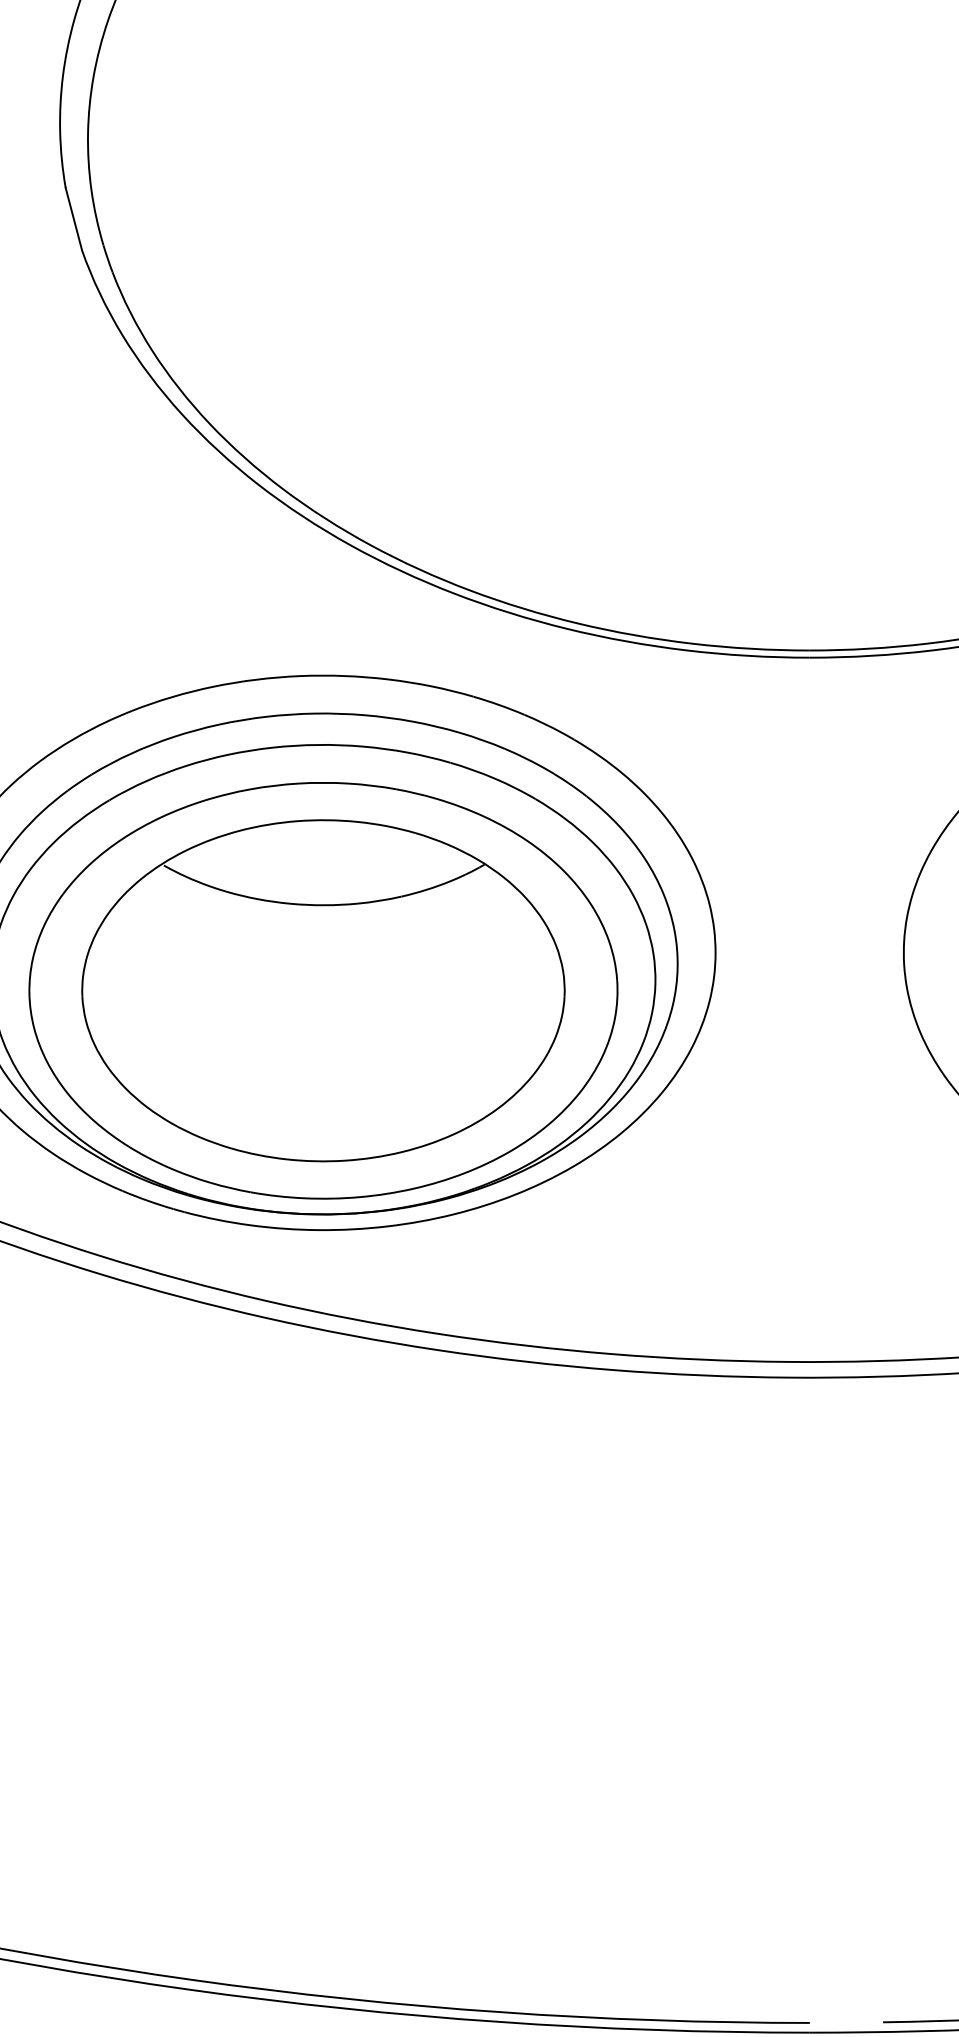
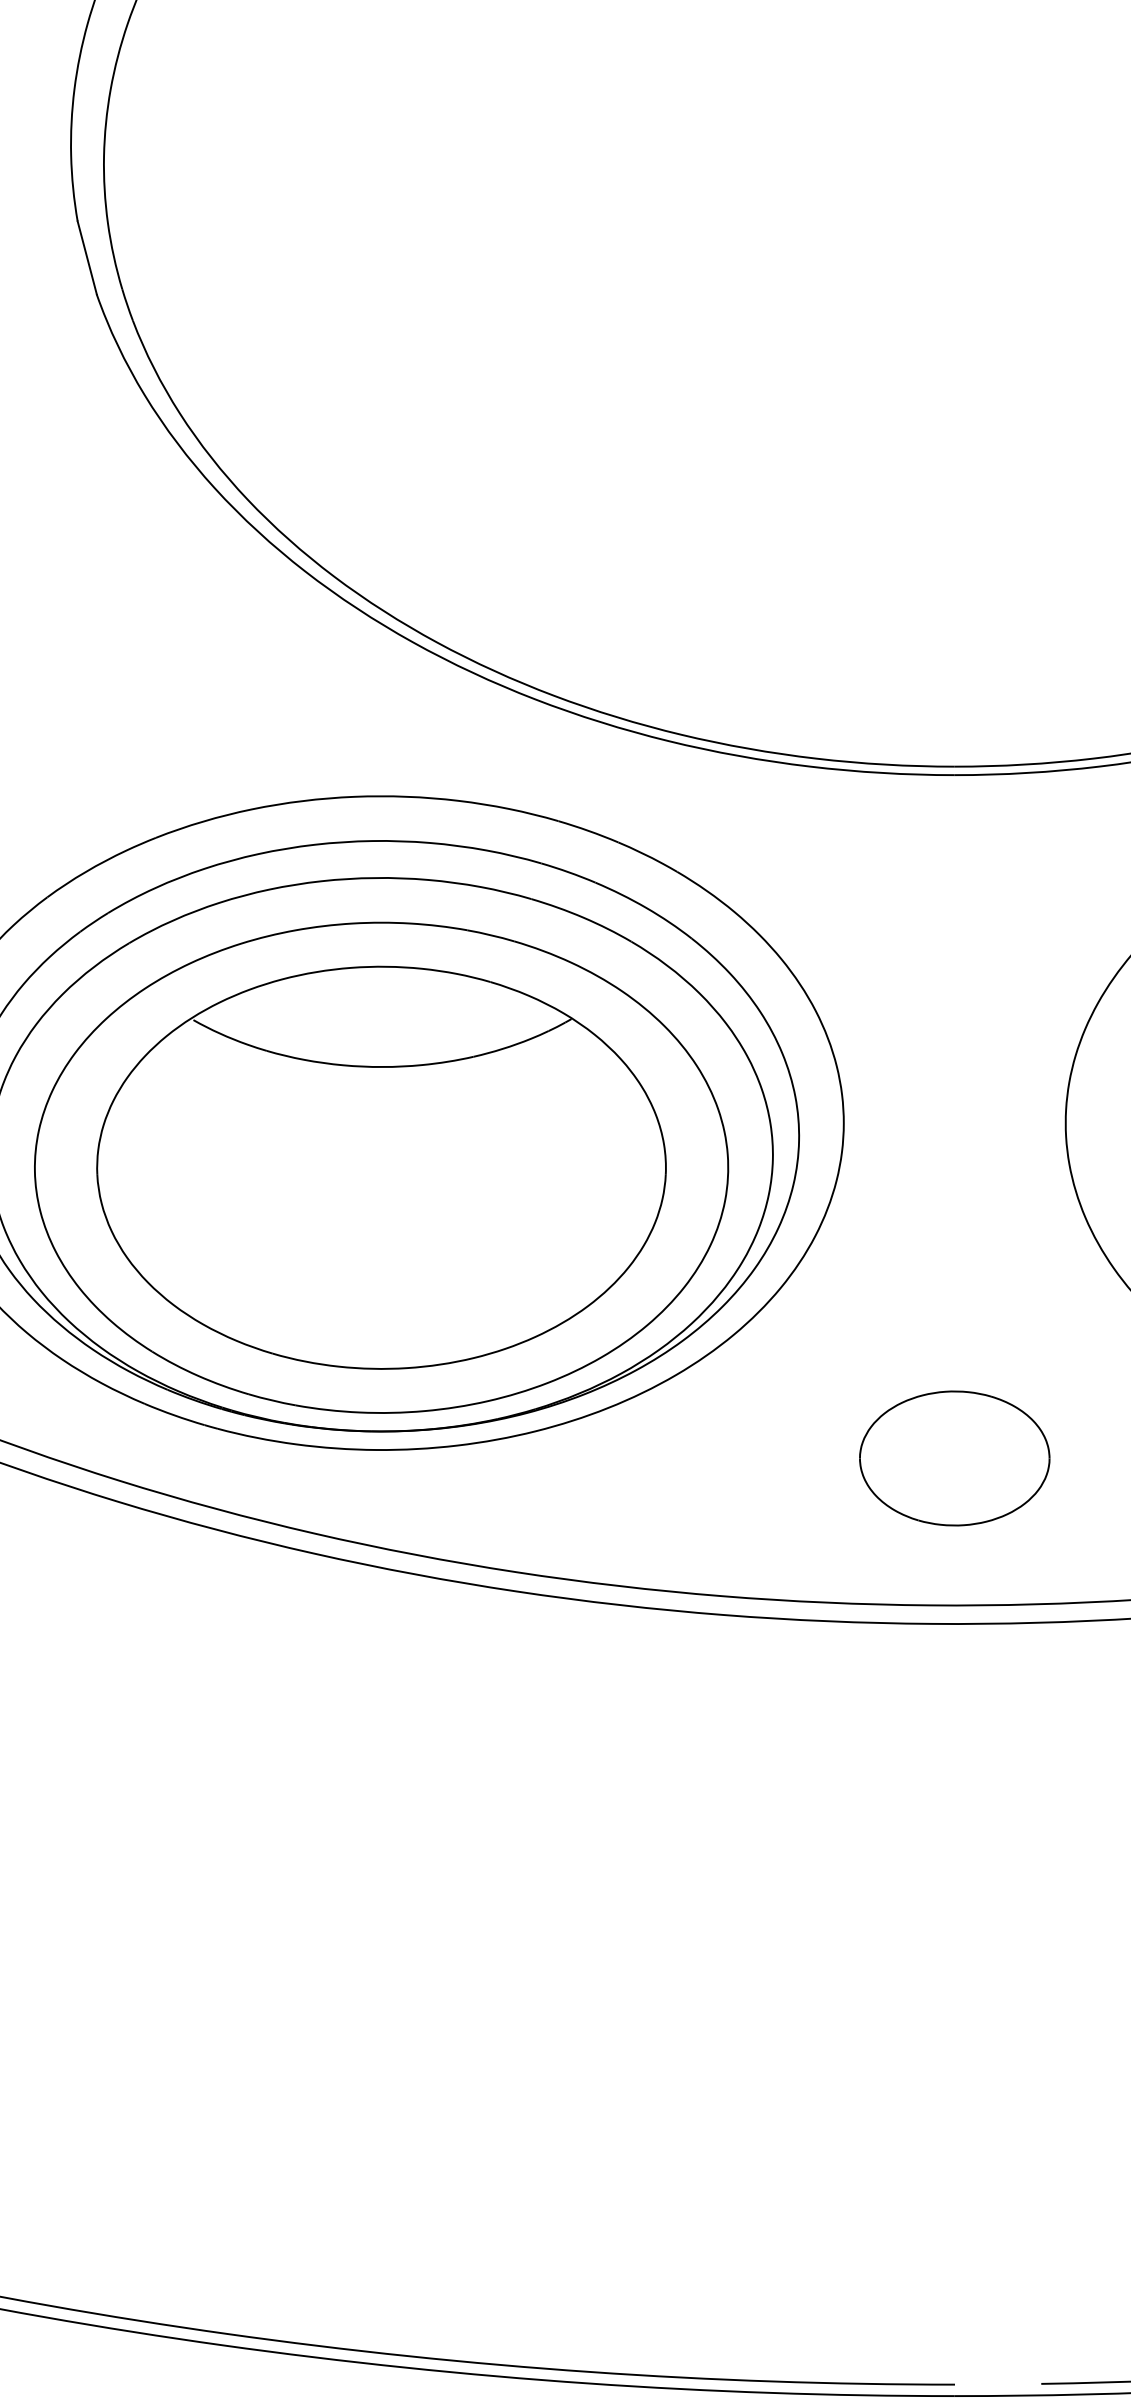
part: (809, 1237) -> (954, 1458), added

